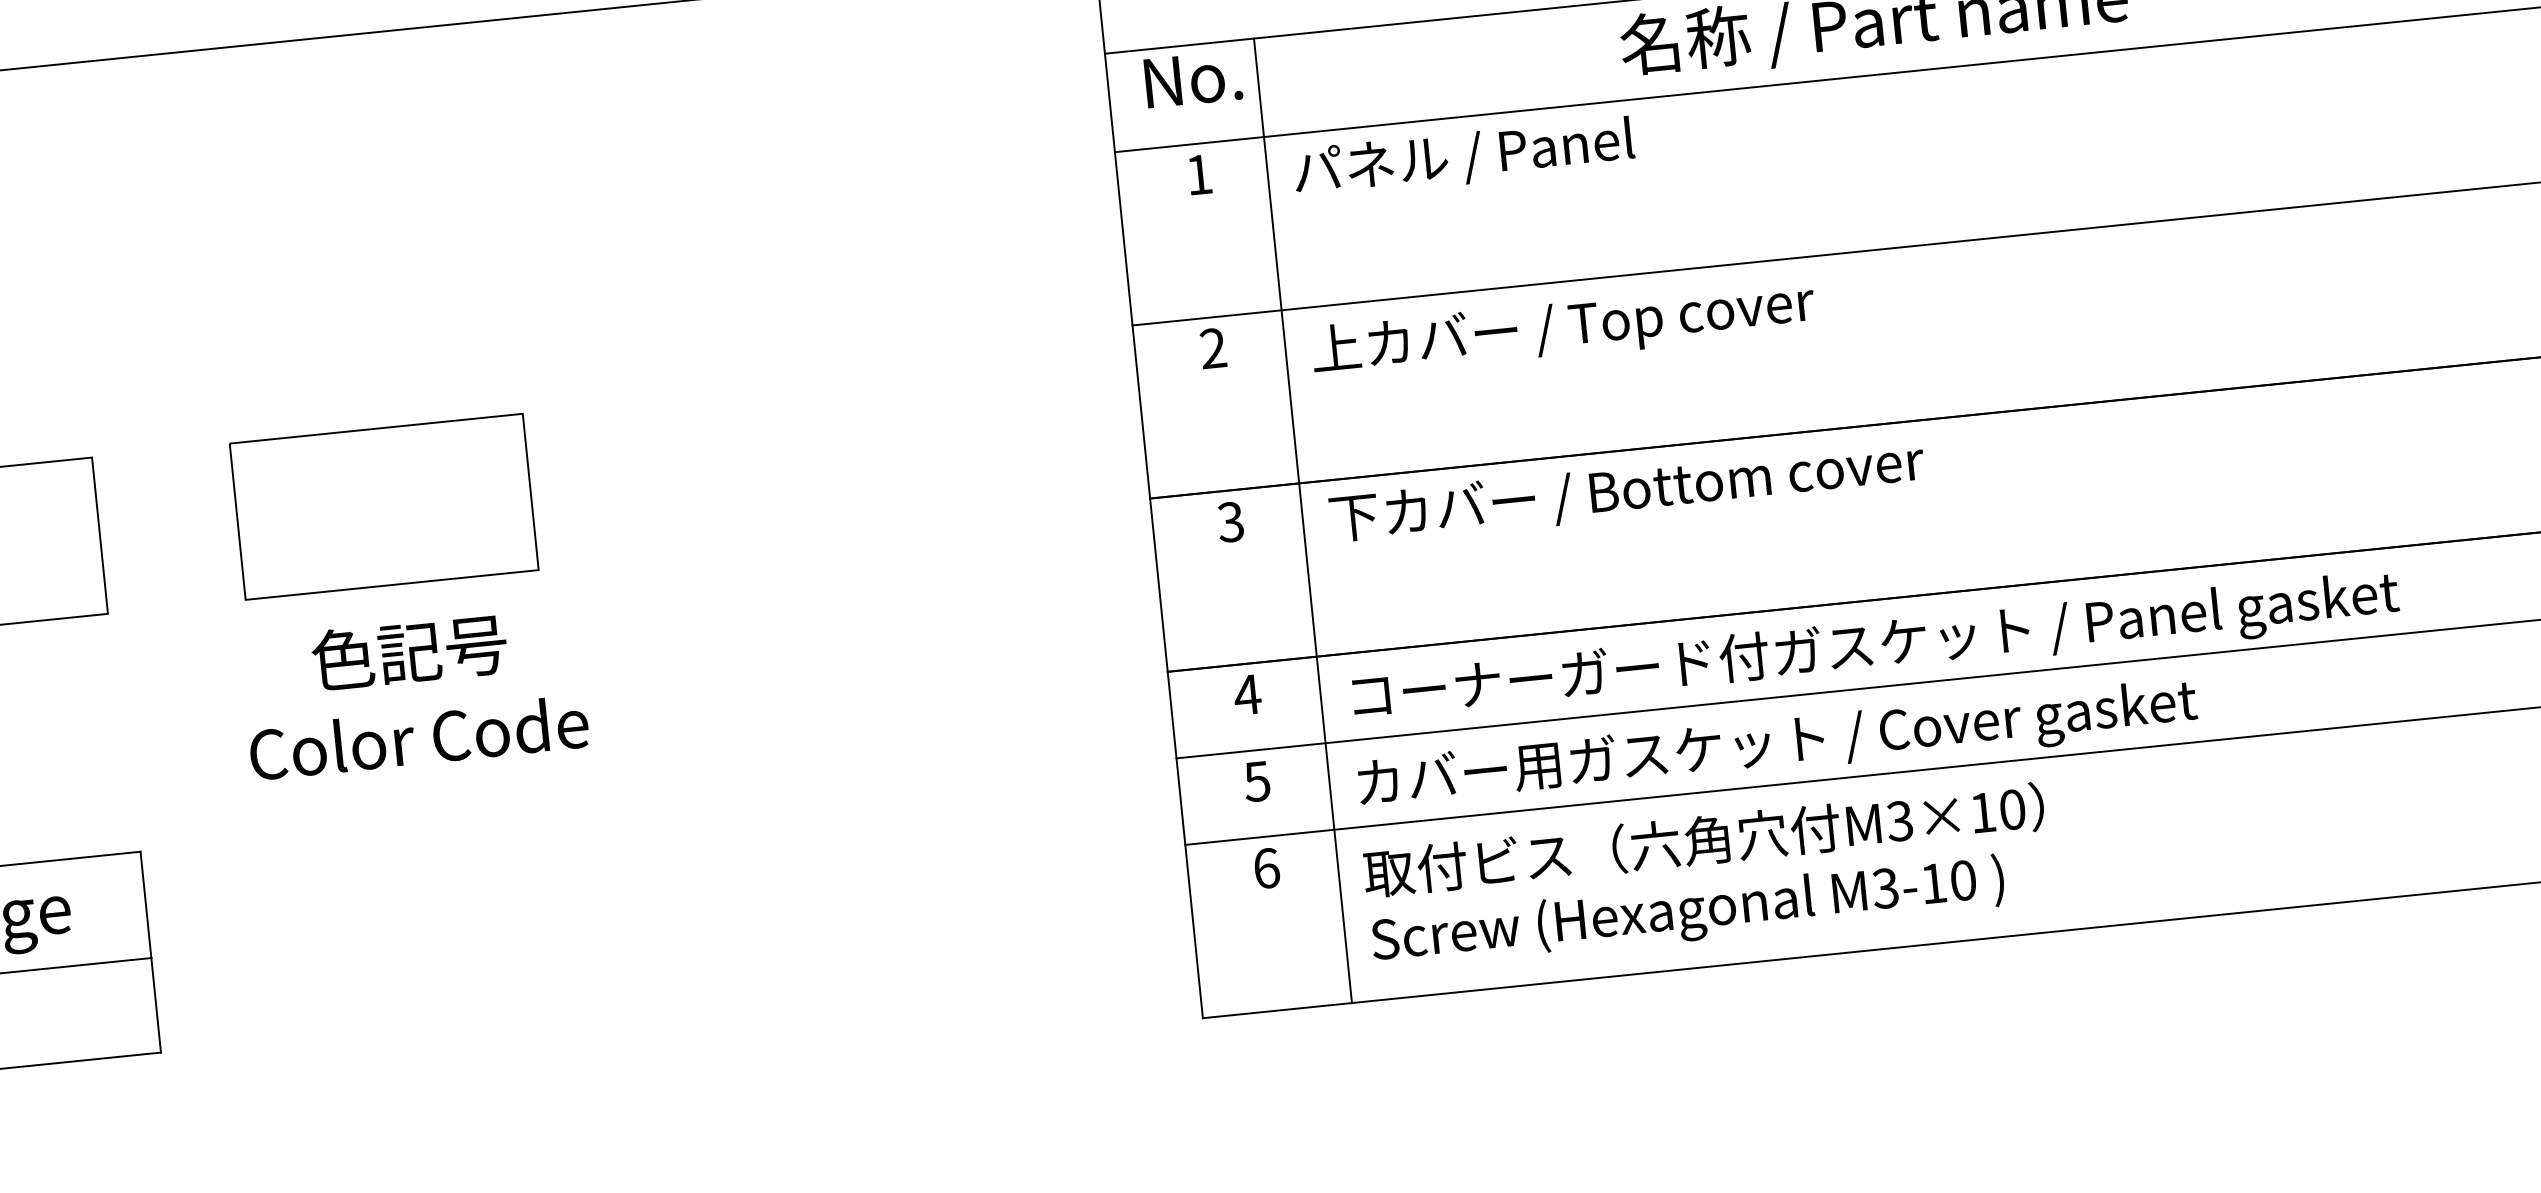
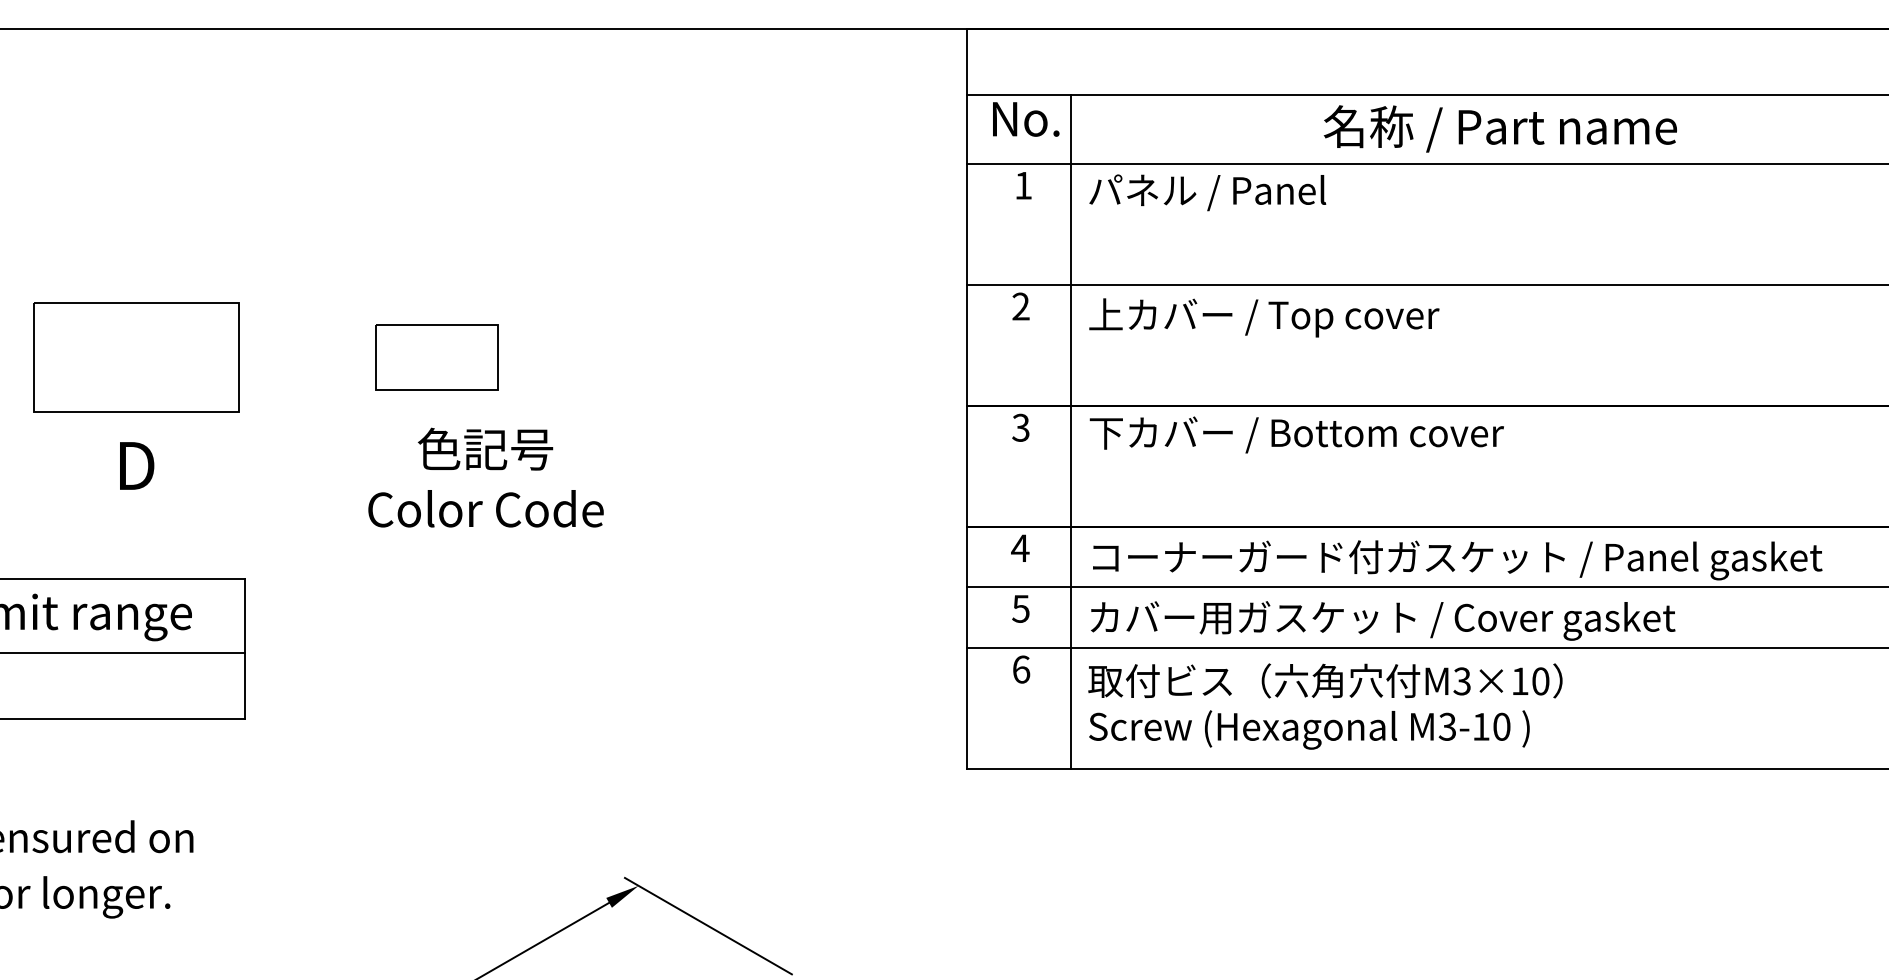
part: (383, 506) -> (436, 357), size x0.6
text: (413, 692) -> (485, 477), moved

